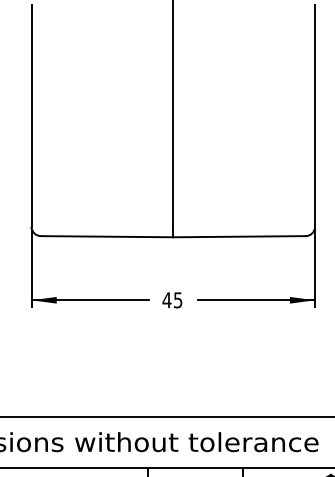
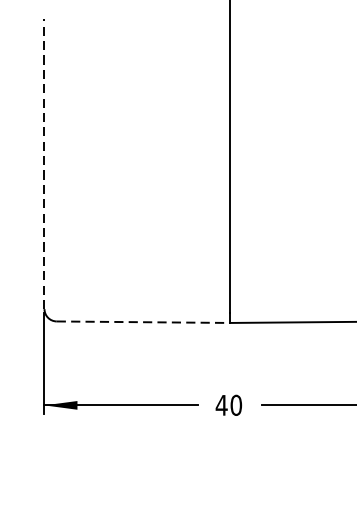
line: (31, 115) -> (44, 163), solid -> dashed
line: (107, 236) -> (143, 321), solid -> dashed
text: (177, 300) -> (235, 405), 45 -> 40

